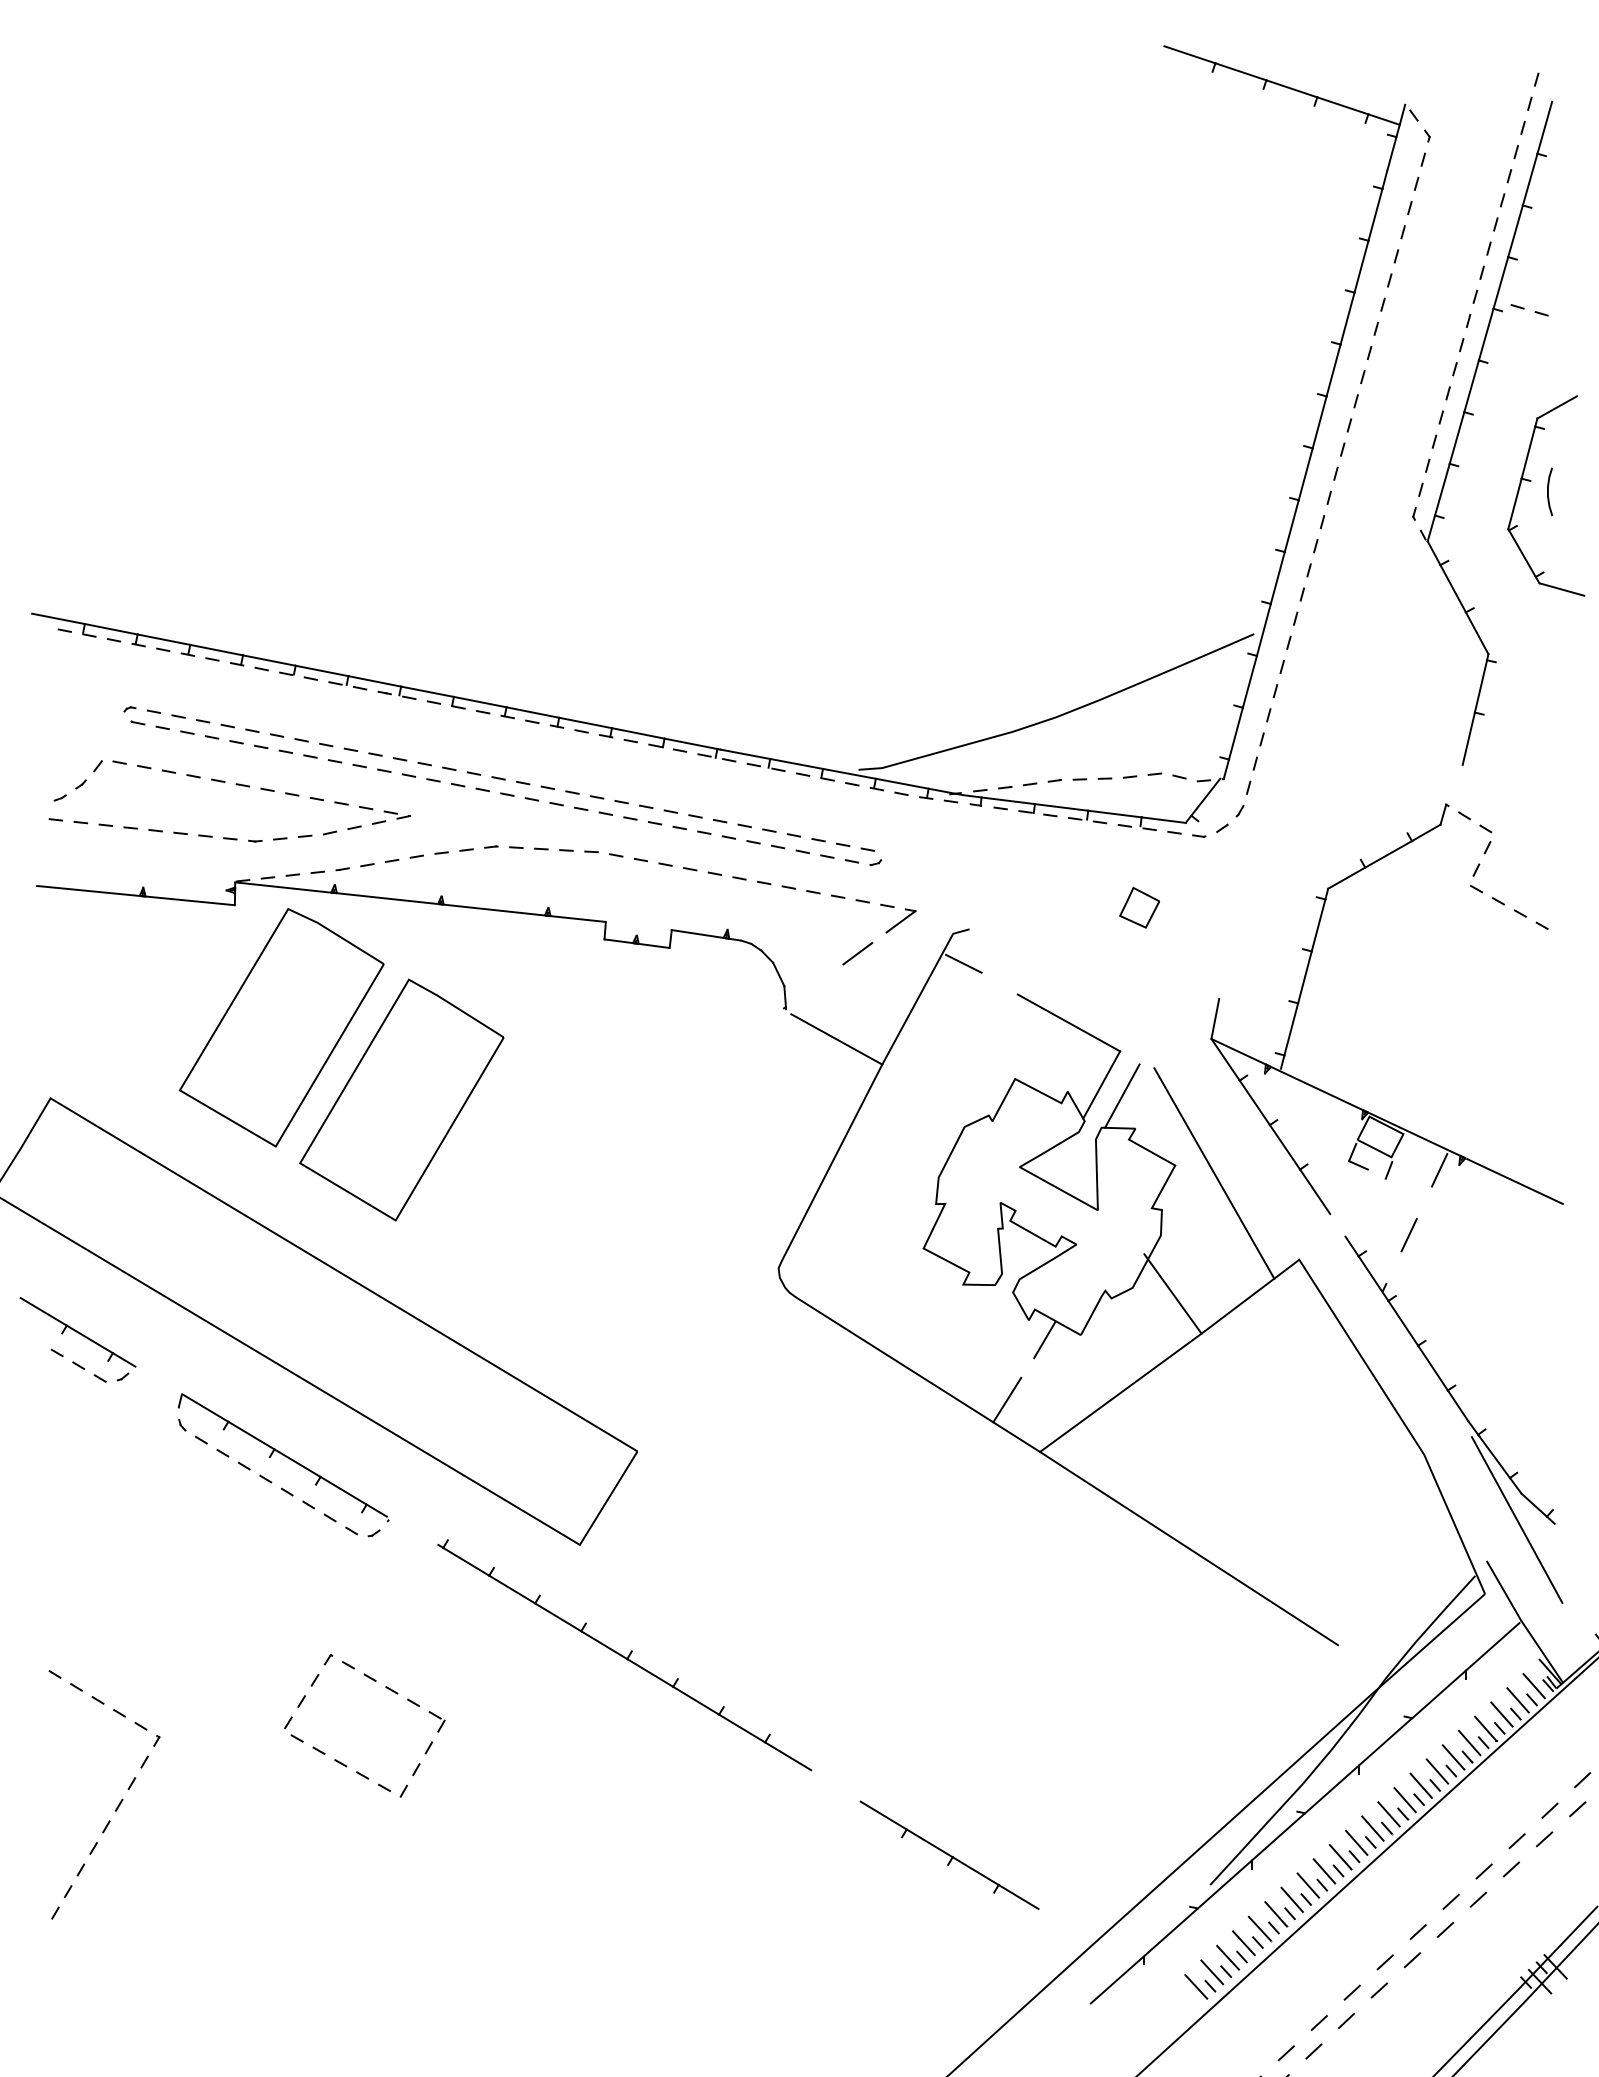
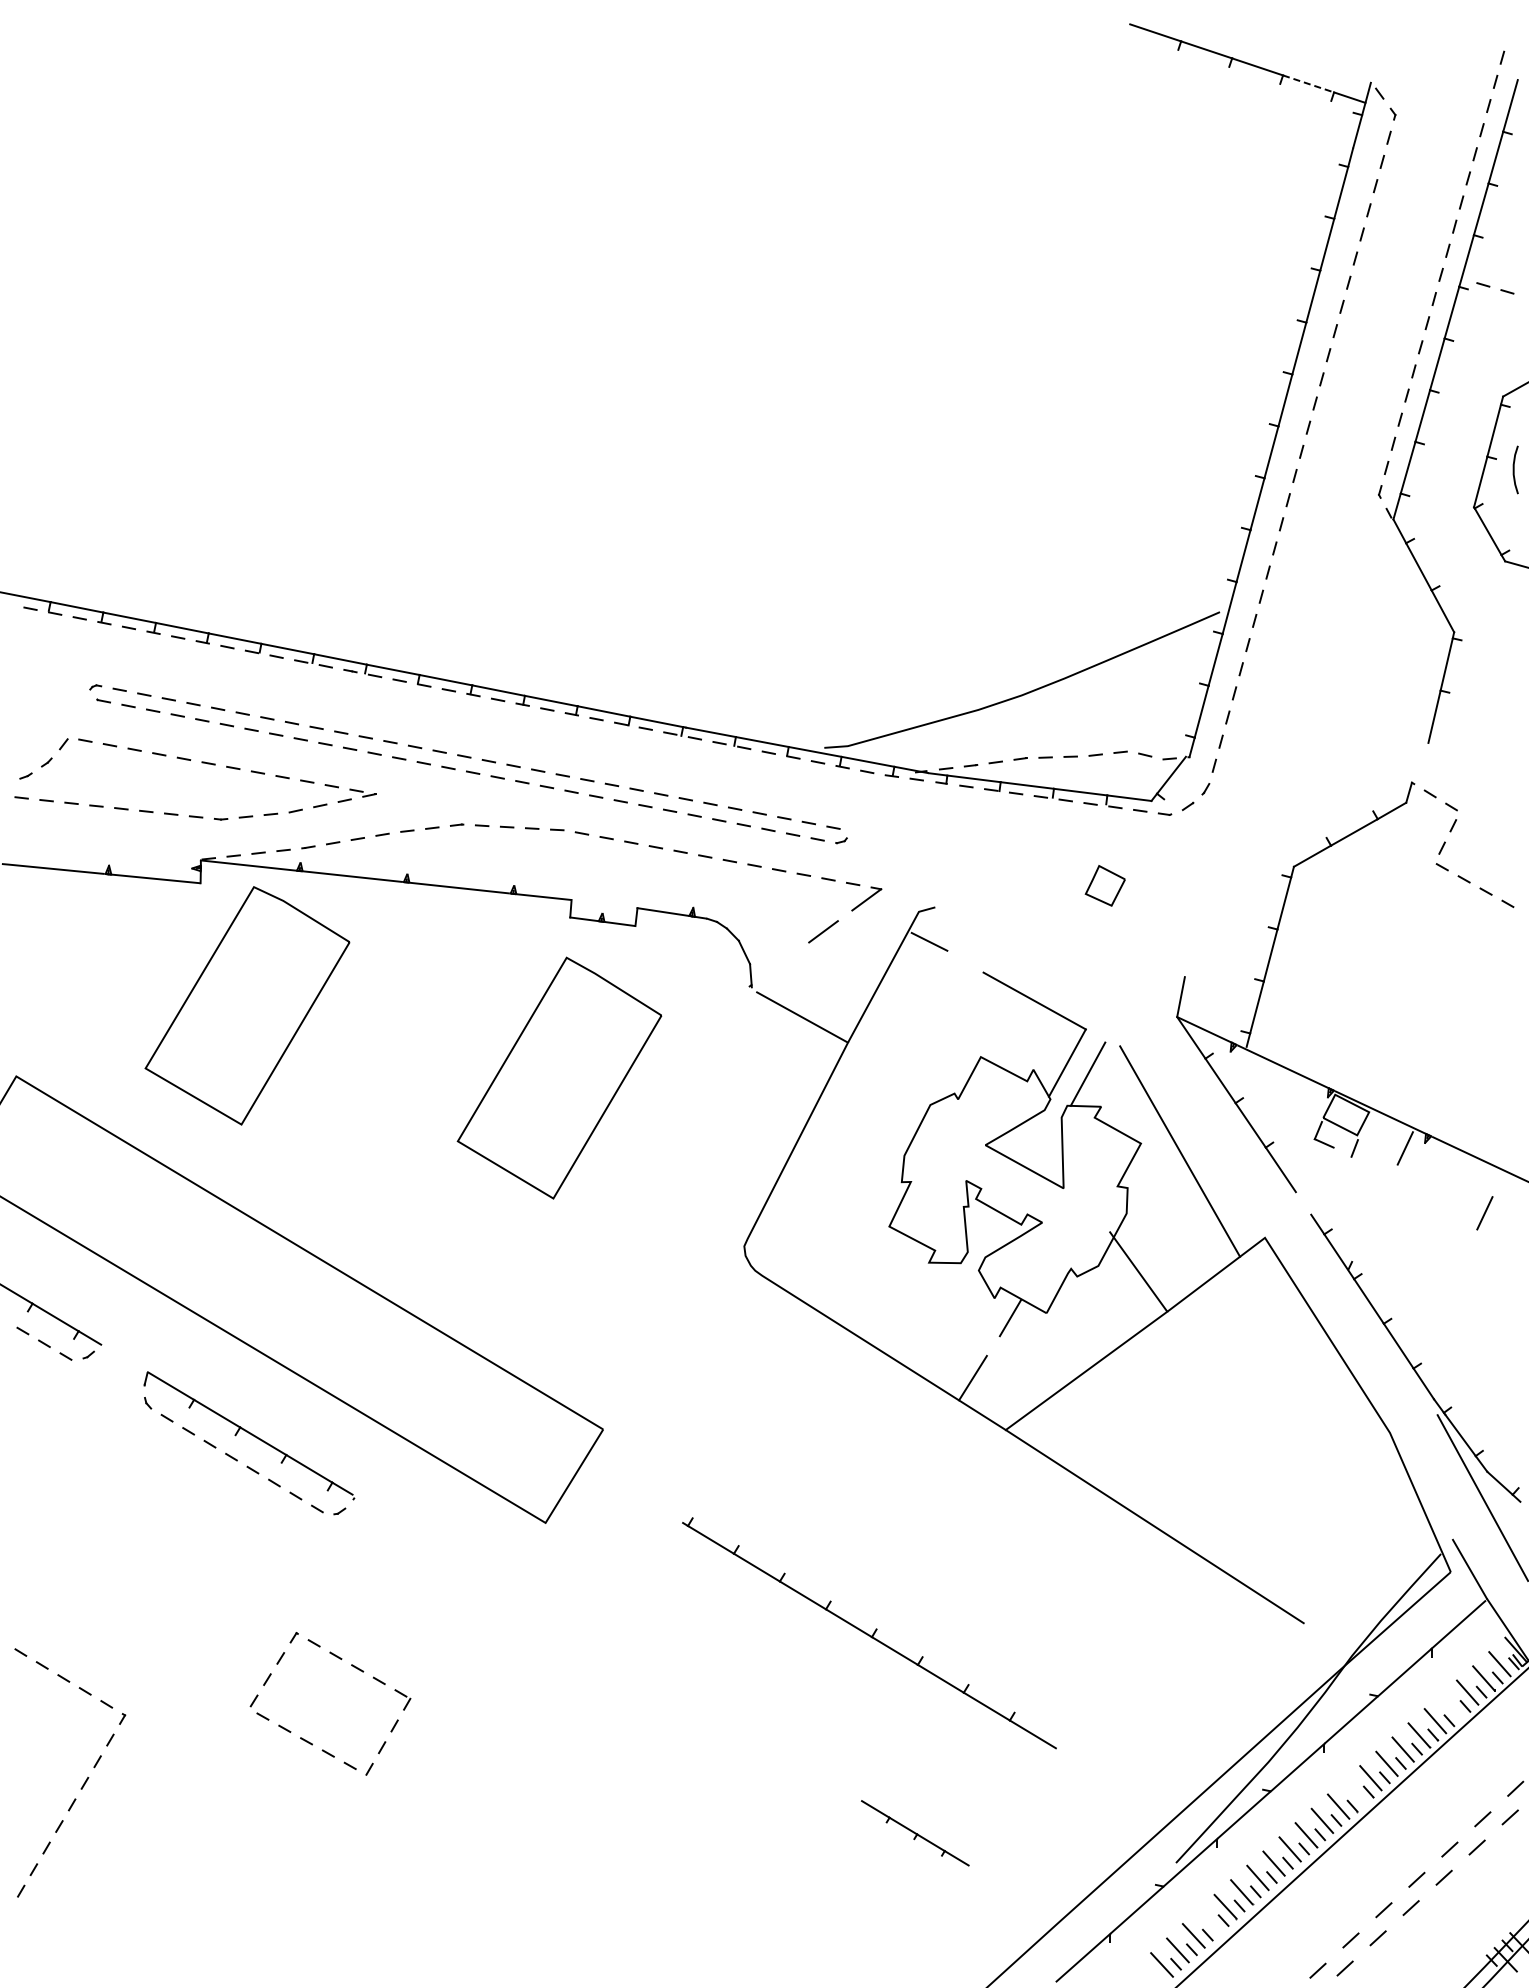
line: (1342, 105) -> (1308, 83), solid -> dashed
part: (401, 1099) -> (559, 1077), moved
line: (1408, 1235) -> (1484, 1213), moved
part: (624, 1655) -> (869, 1633), moved
line: (1485, 1728) -> (1451, 1706), removed
line: (1388, 1814) -> (1354, 1792), removed
part: (949, 1854) -> (915, 1832), size x0.6
line: (1243, 1943) -> (1209, 1921), removed

